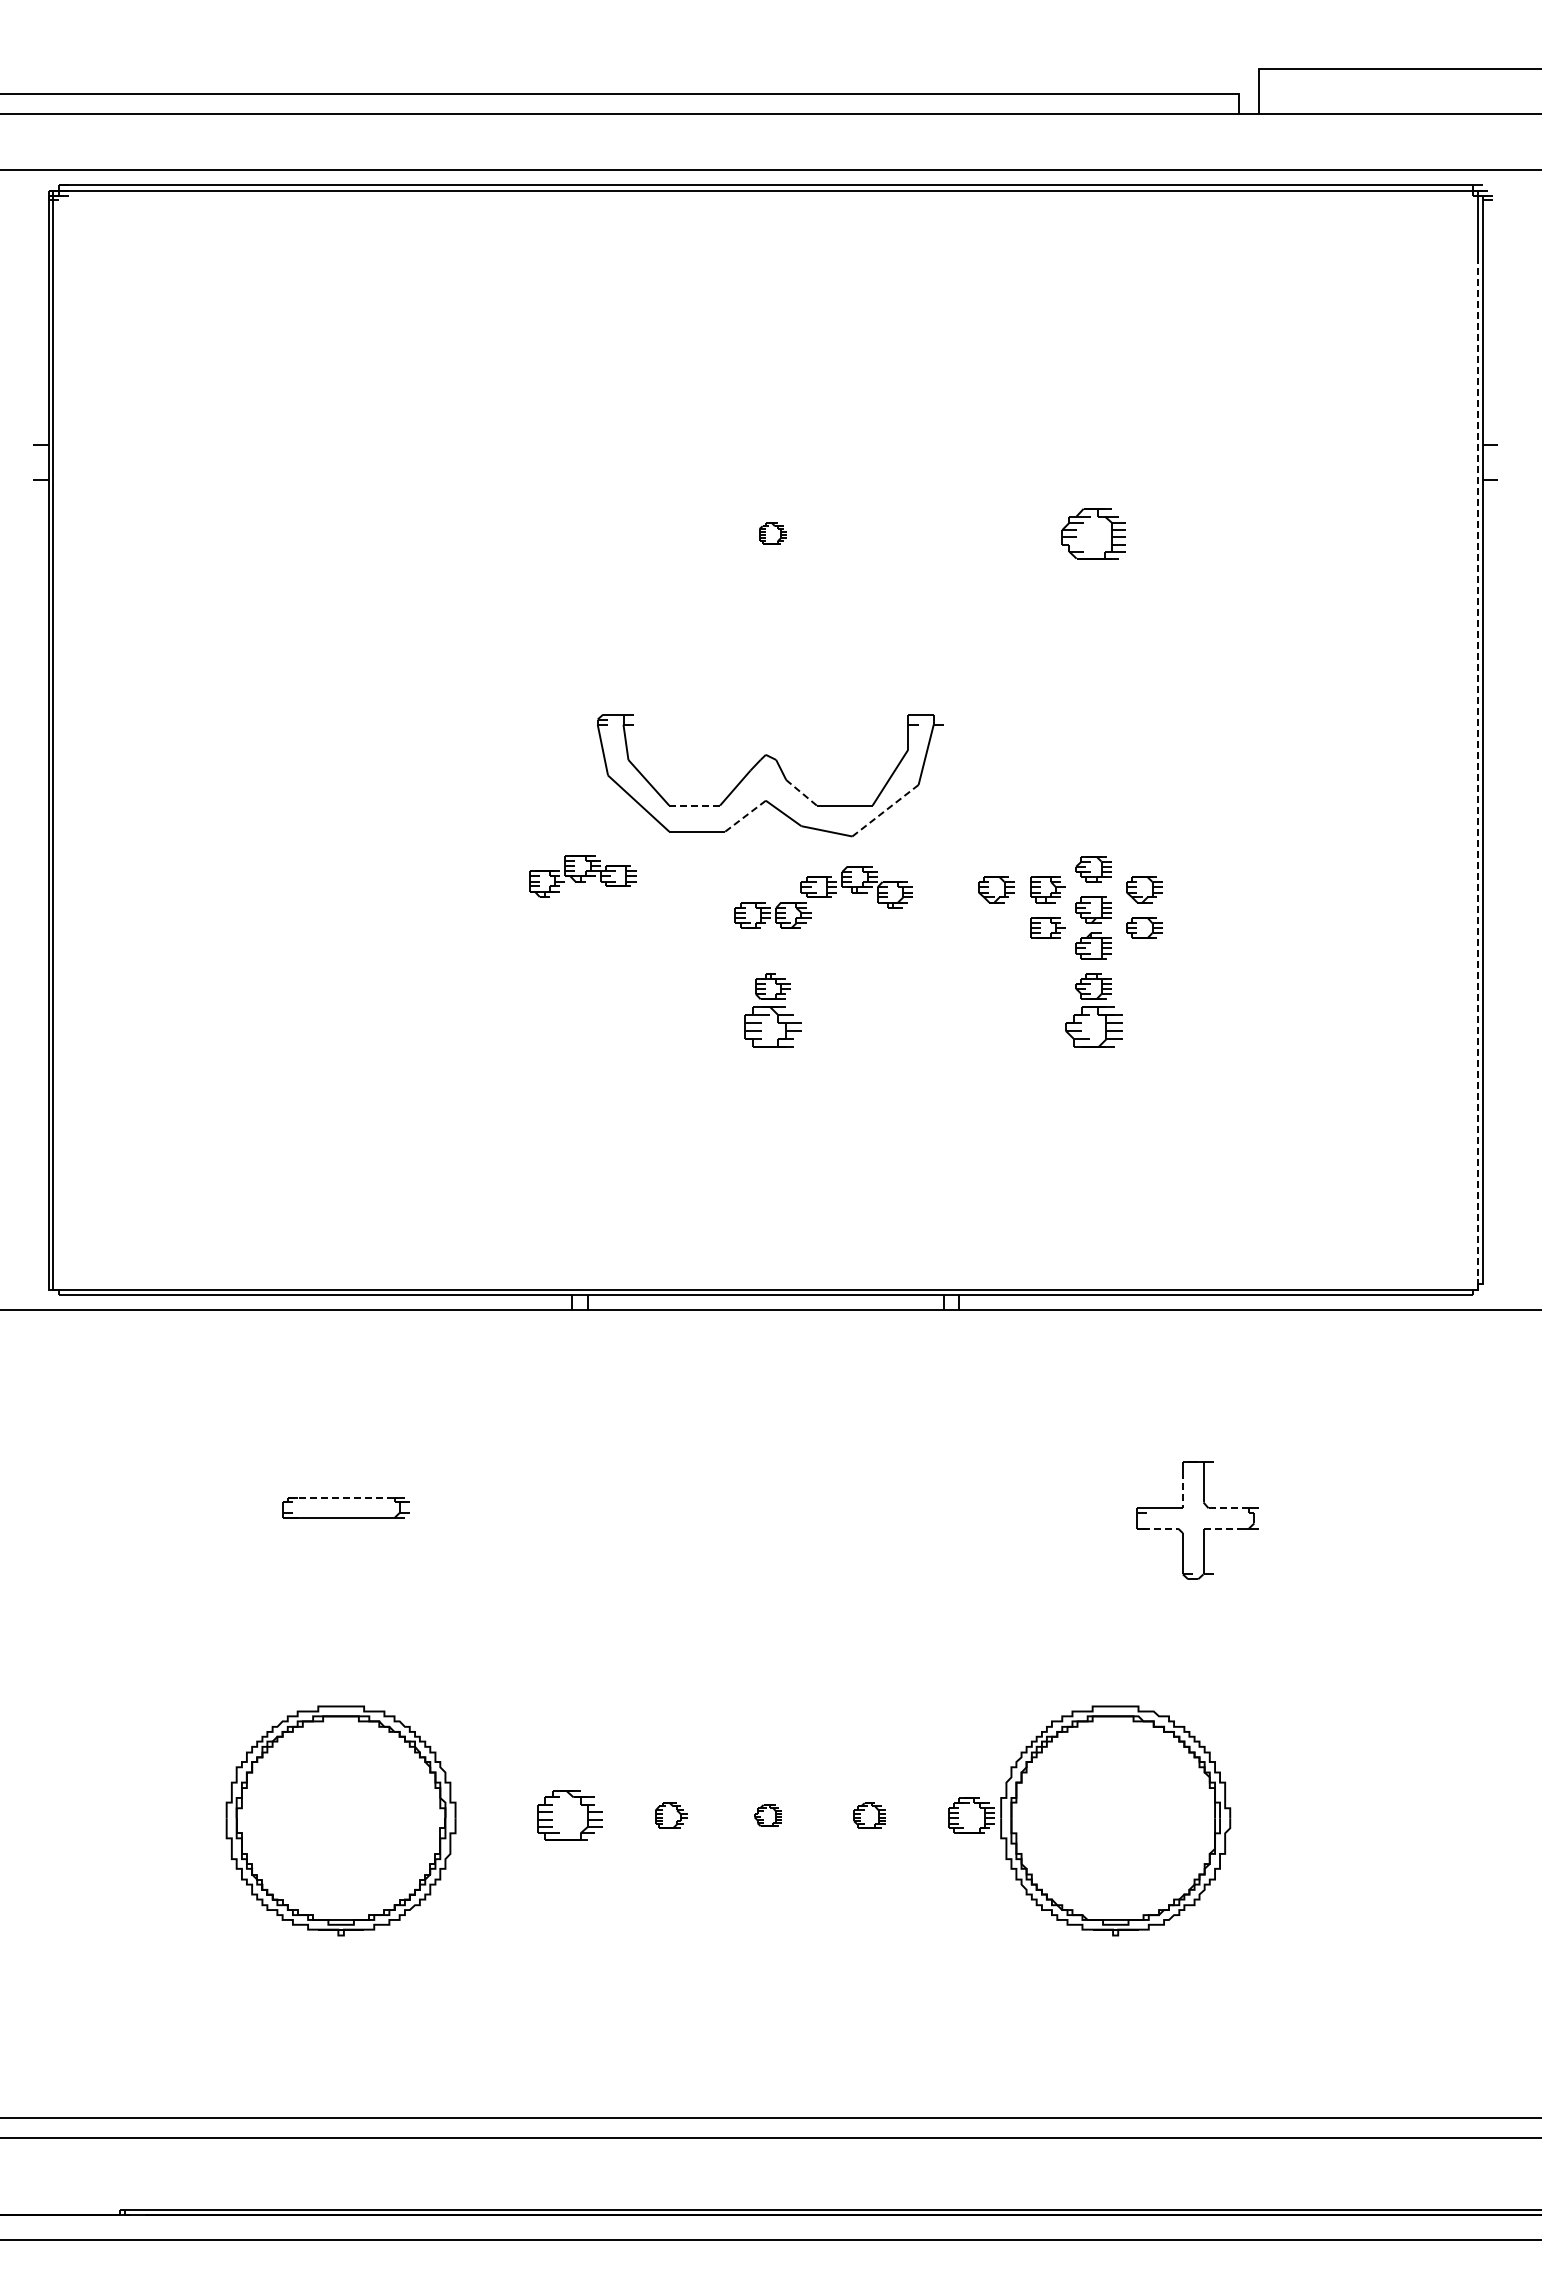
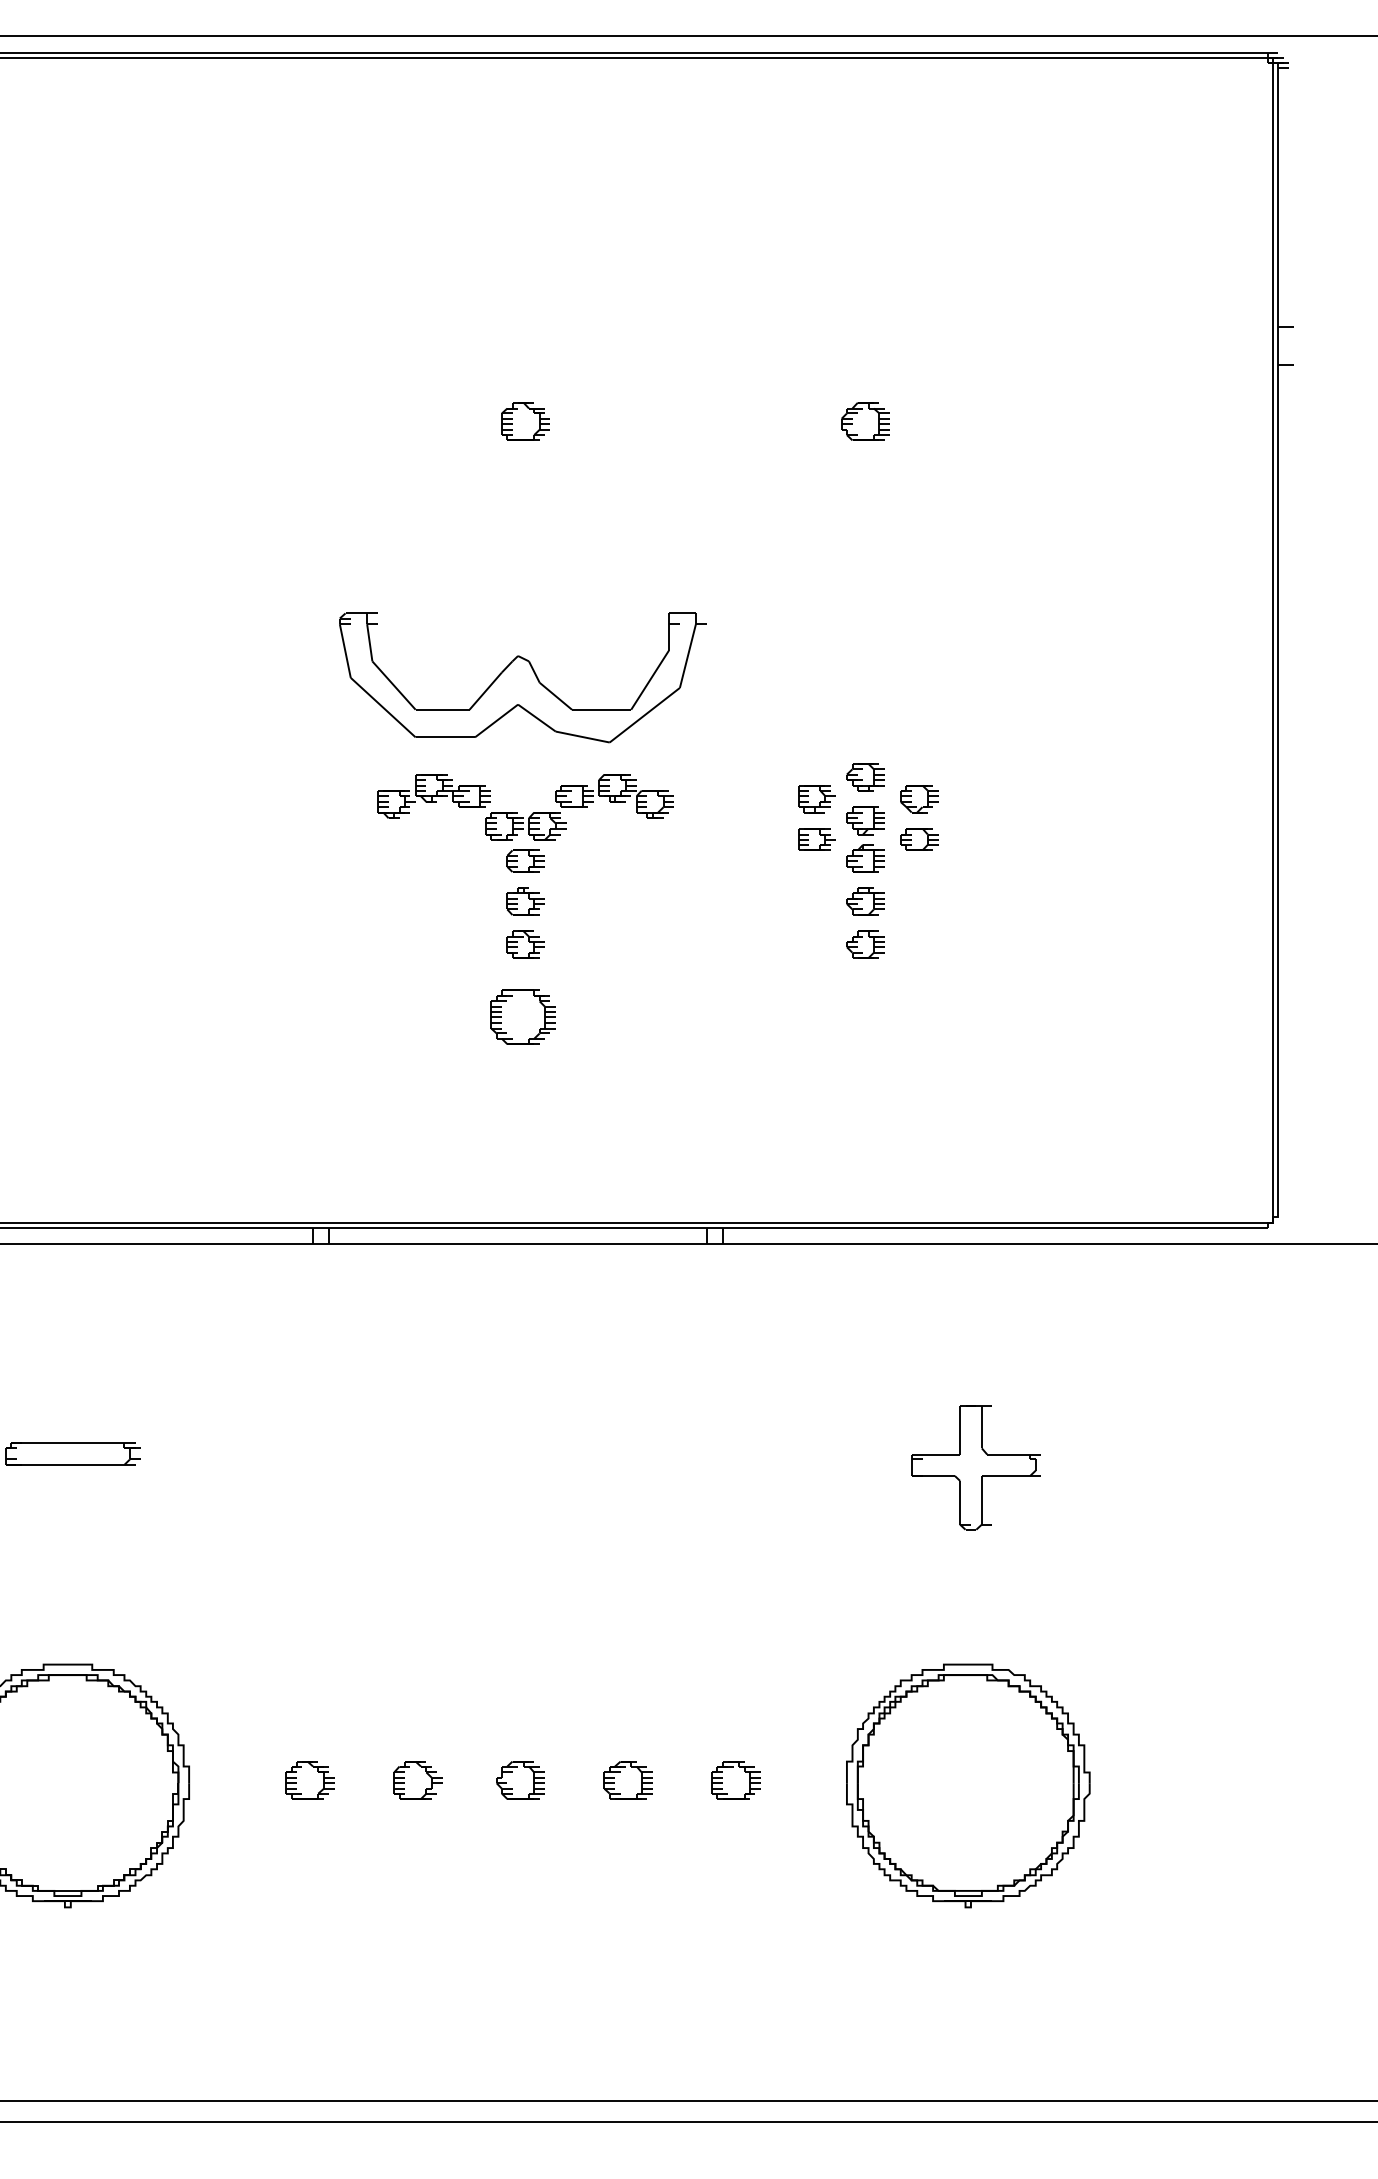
part: (772, 533) -> (525, 421), size x1.67
part: (1093, 533) -> (865, 421), size x0.71
line: (1478, 768) -> (1273, 670), dashed -> solid
line: (801, 792) -> (555, 695), dashed -> solid
line: (694, 805) -> (442, 709), dashed -> solid
line: (885, 810) -> (644, 714), dashed -> solid
line: (745, 816) -> (496, 721), dashed -> solid
part: (582, 876) -> (433, 796), moved
part: (996, 889) -> (762, 798), removed
part: (772, 948) -> (525, 861), added
part: (772, 1027) -> (525, 944), size x0.62
part: (1093, 1027) -> (865, 944), size x0.62
part: (770, 1095) -> (522, 1017), added
line: (1182, 1490) -> (959, 1435), dashed -> solid
line: (338, 1497) -> (65, 1443), dashed -> solid
line: (1228, 1508) -> (1008, 1454), dashed -> solid
line: (1160, 1528) -> (936, 1475), dashed -> solid
line: (1224, 1528) -> (1004, 1475), dashed -> solid
part: (569, 1815) -> (309, 1780), size x0.71
part: (671, 1815) -> (418, 1780), size x1.43
part: (767, 1815) -> (519, 1780), size x1.67
part: (869, 1815) -> (627, 1780), size x1.43
part: (1115, 1820) -> (968, 1785), moved

